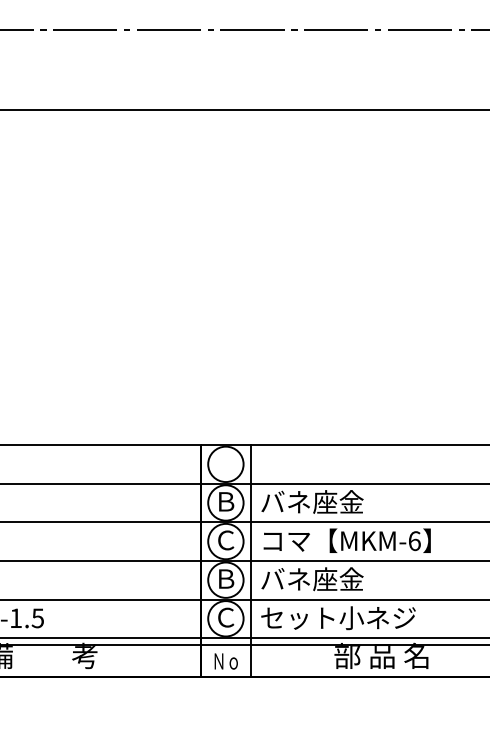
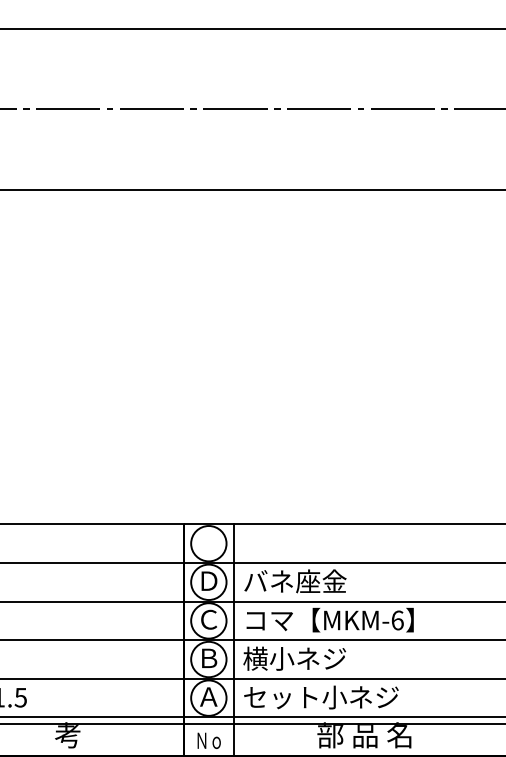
text: (226, 501) -> (209, 580), Ｂ -> Ｄ
text: (311, 579) -> (294, 658), バネ座金 -> 横小ネジ
text: (225, 617) -> (208, 696), Ｃ -> Ａ

